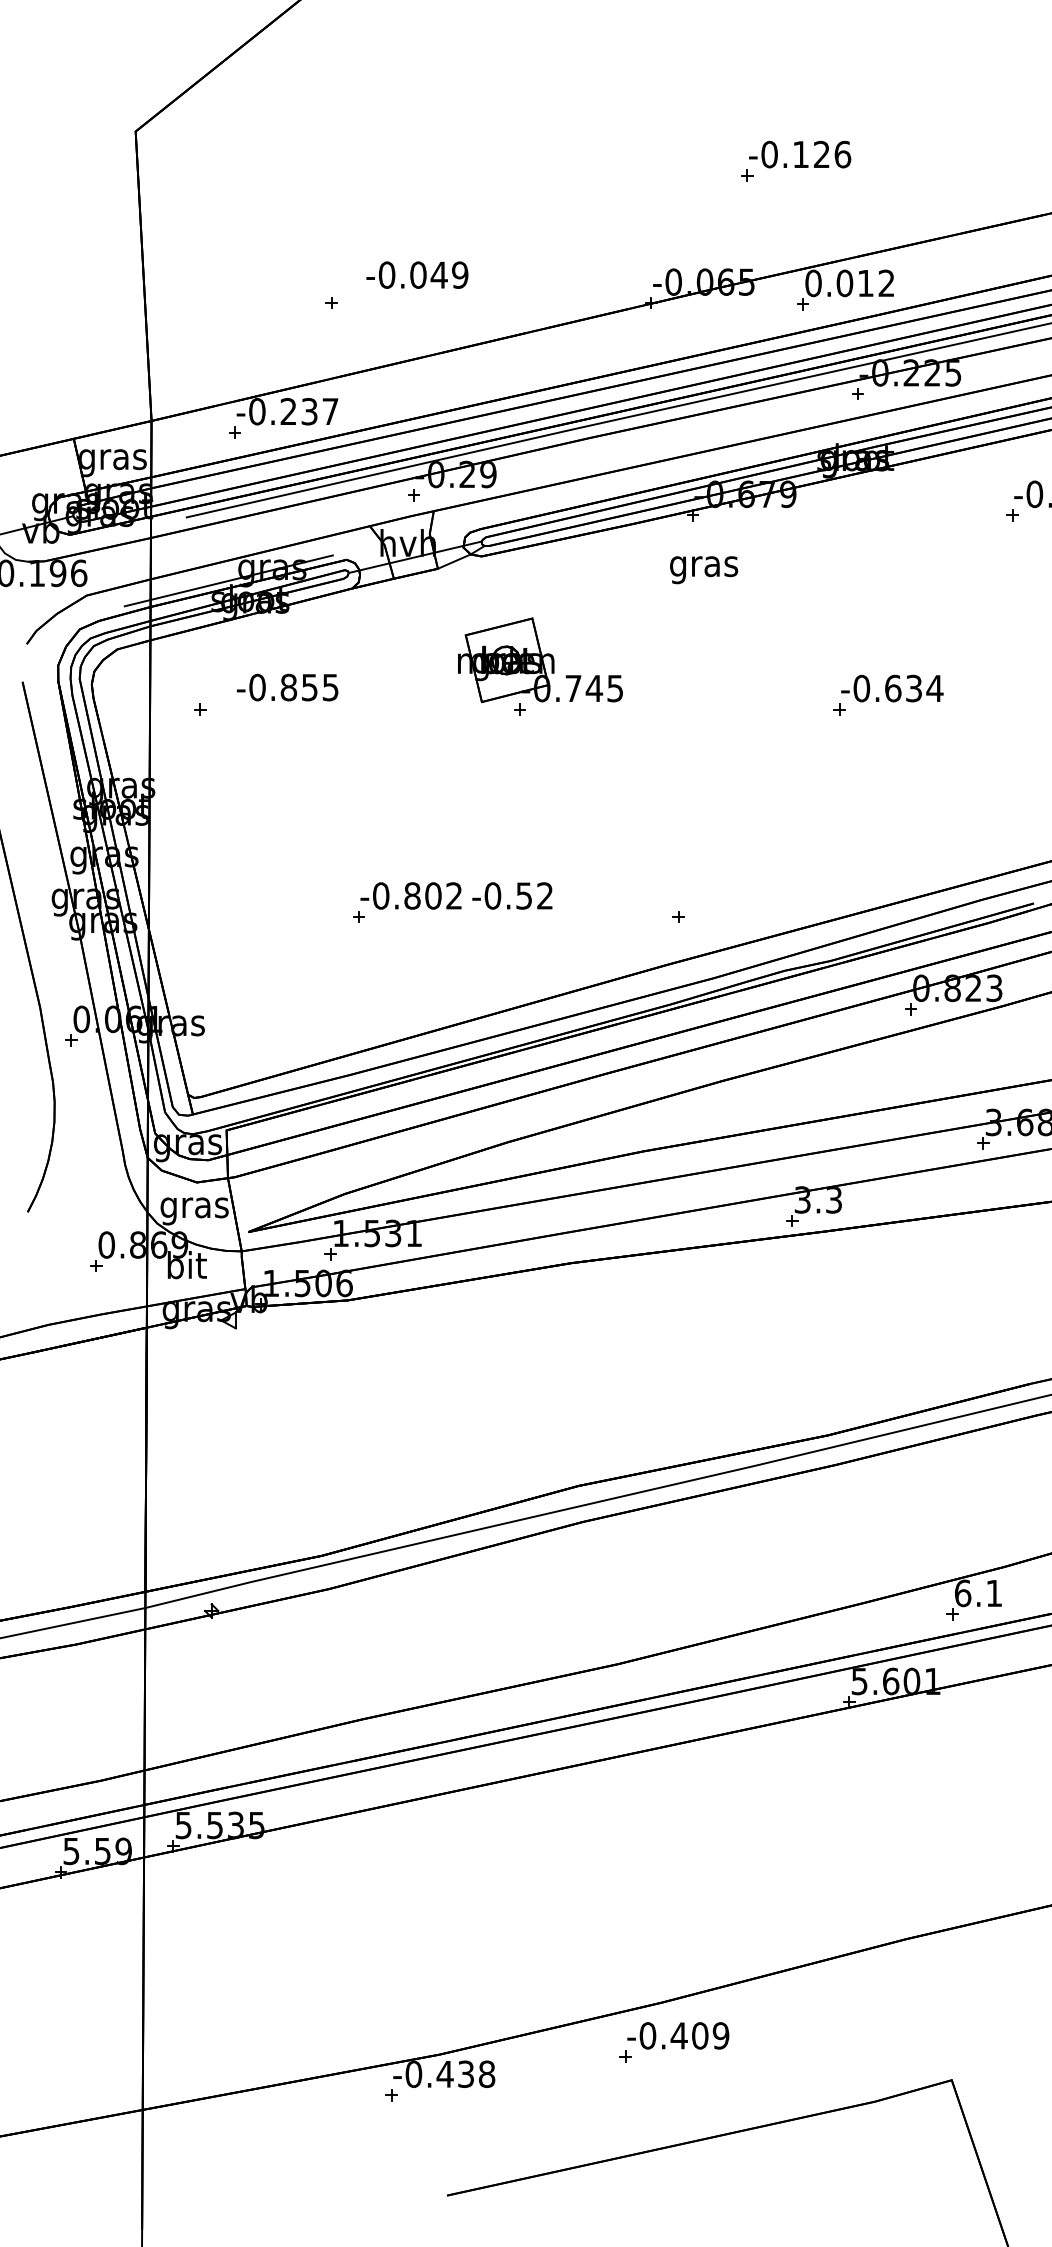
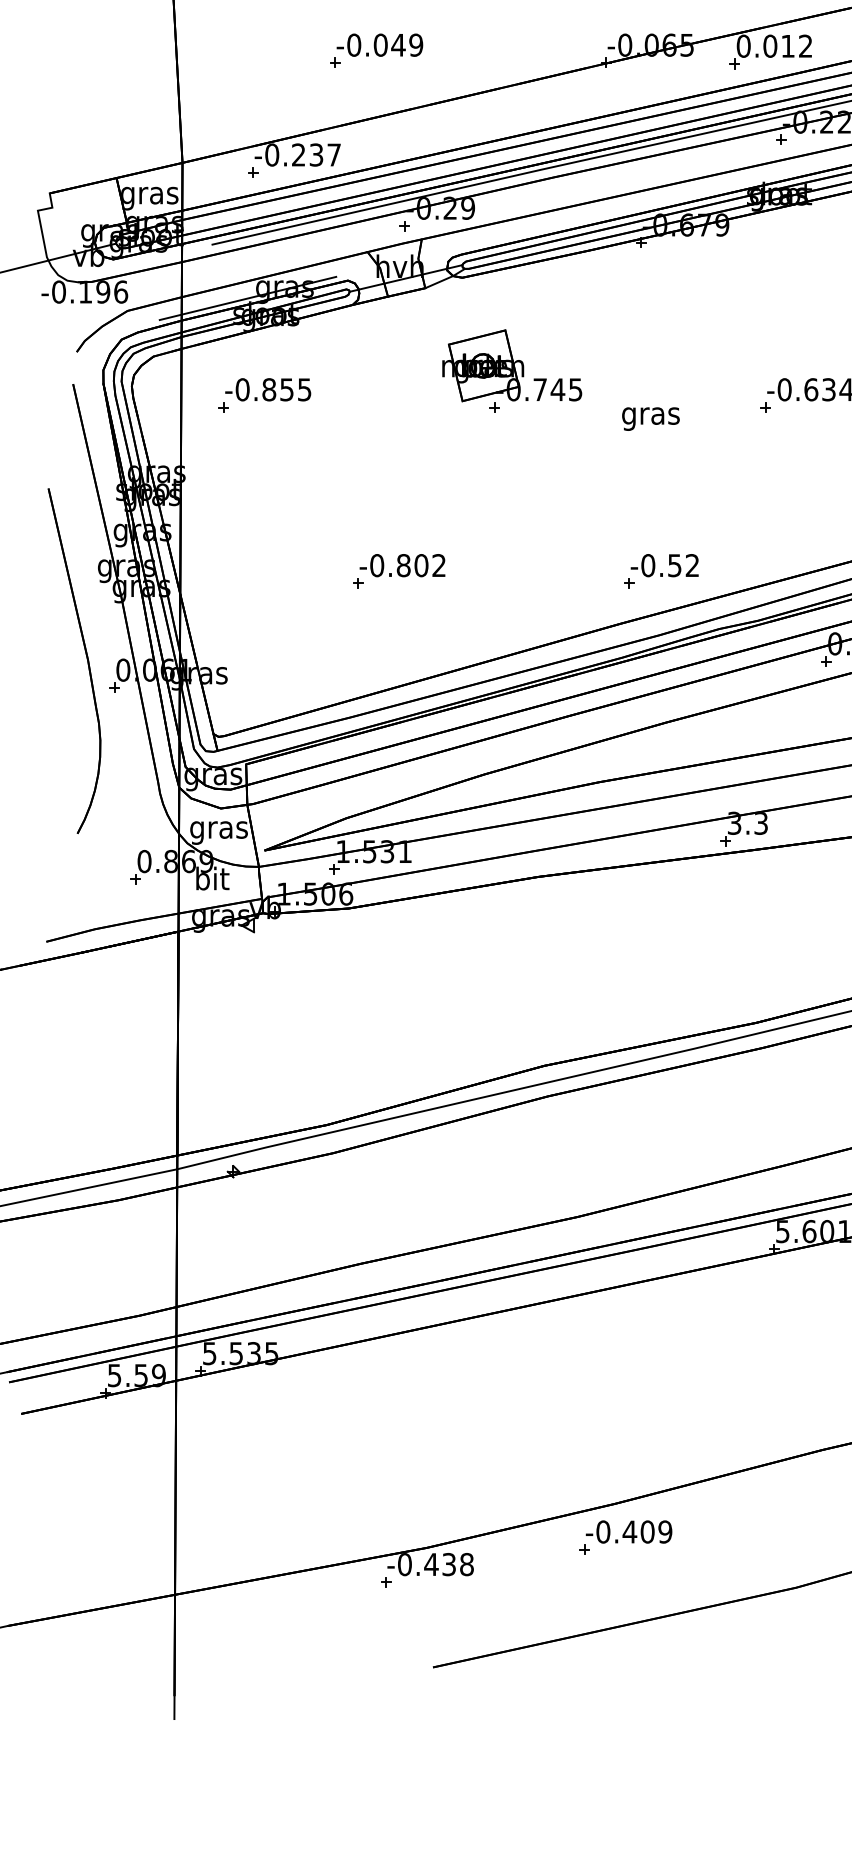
text: (417, 274) -> (380, 44), moved
text: (704, 570) -> (651, 419), moved
text: (287, 687) -> (268, 389), moved
text: (512, 895) -> (664, 565), moved

